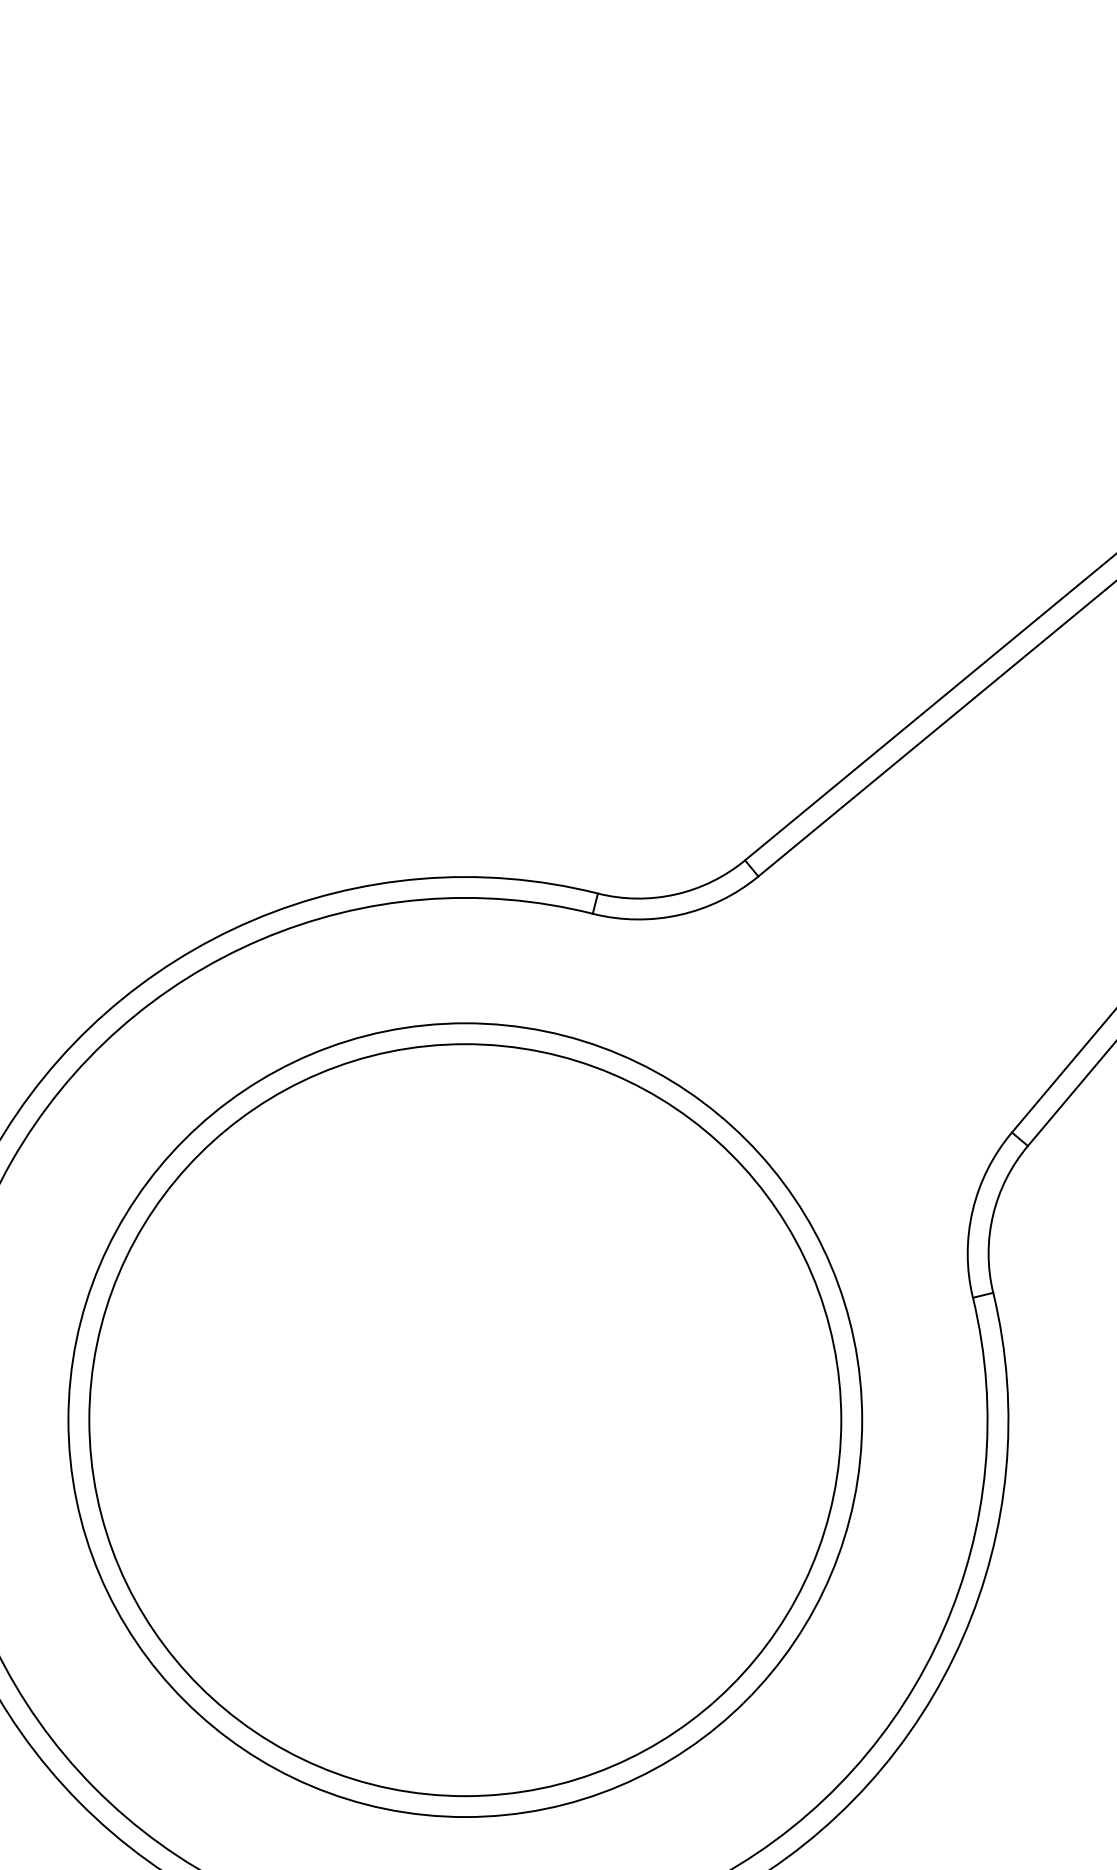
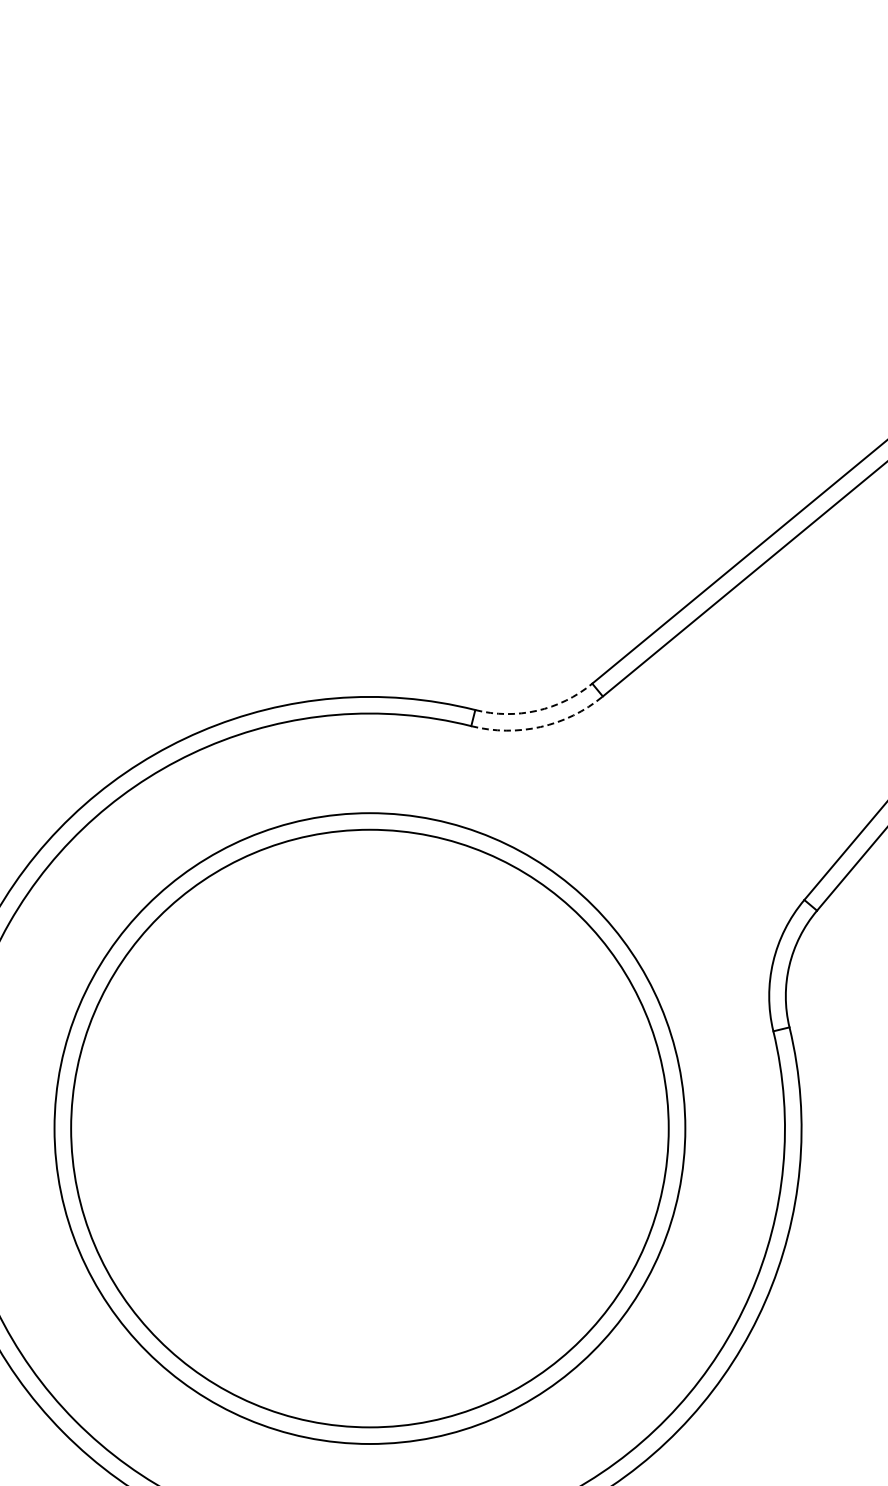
arc: (674, 894) -> (536, 710), solid -> dashed
arc: (679, 915) -> (540, 727), solid -> dashed

